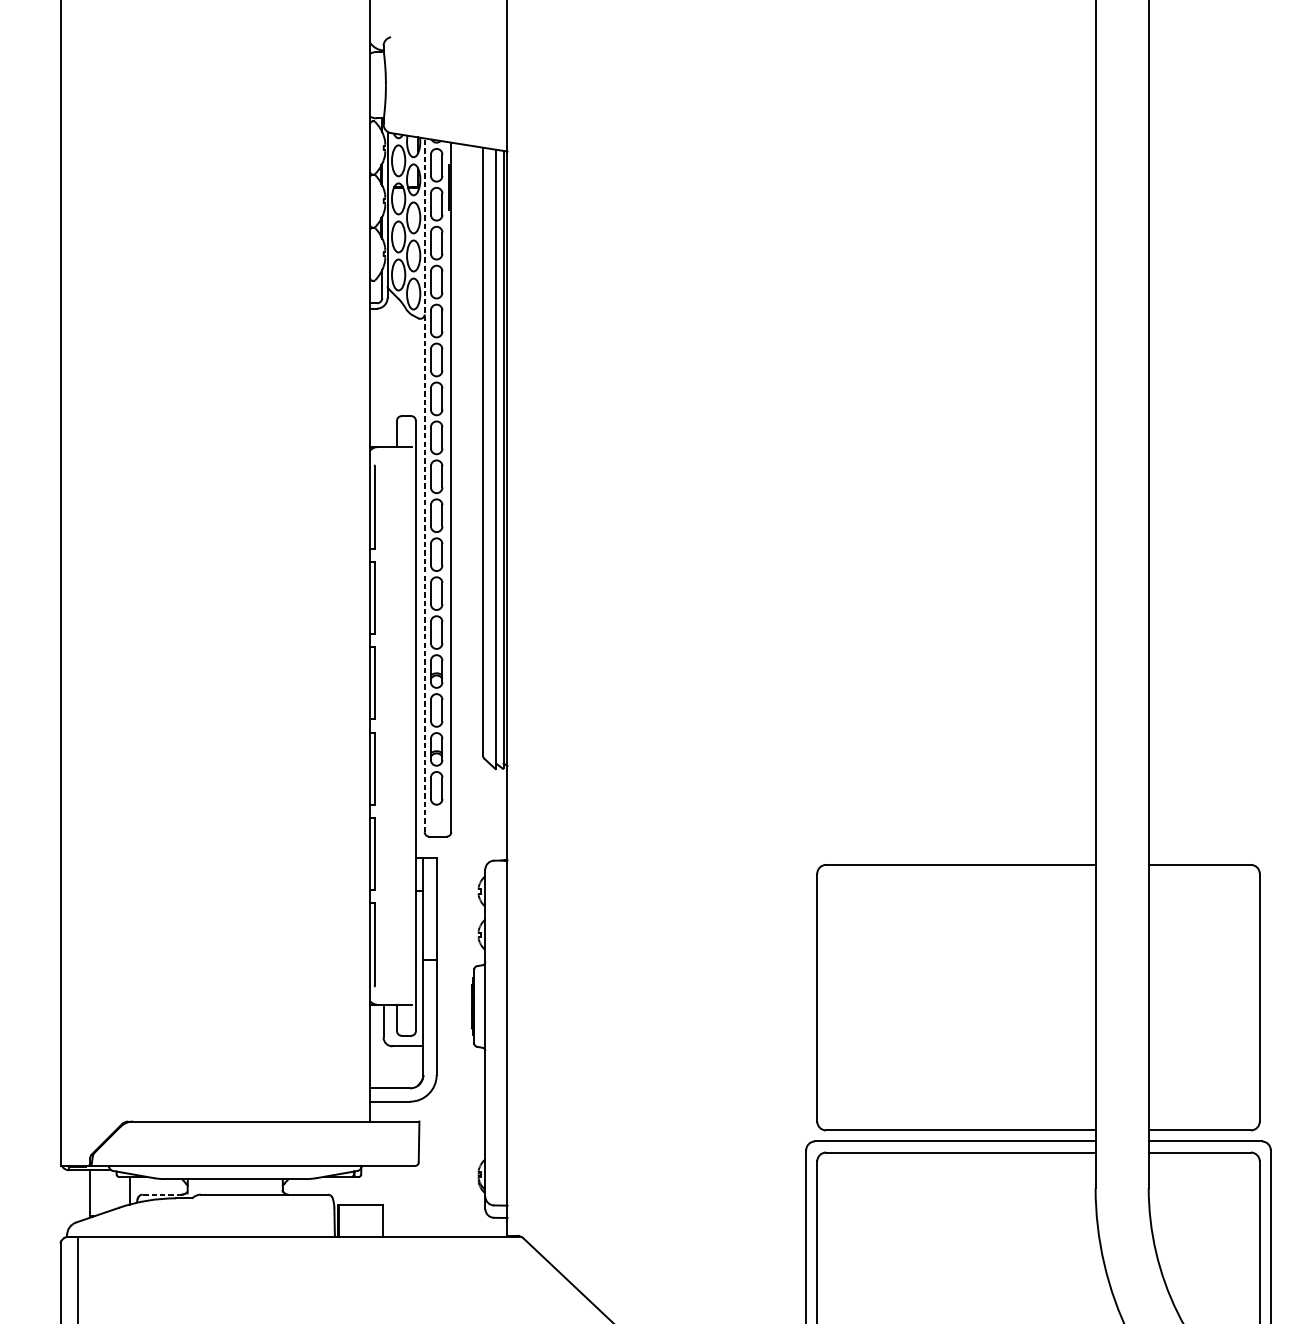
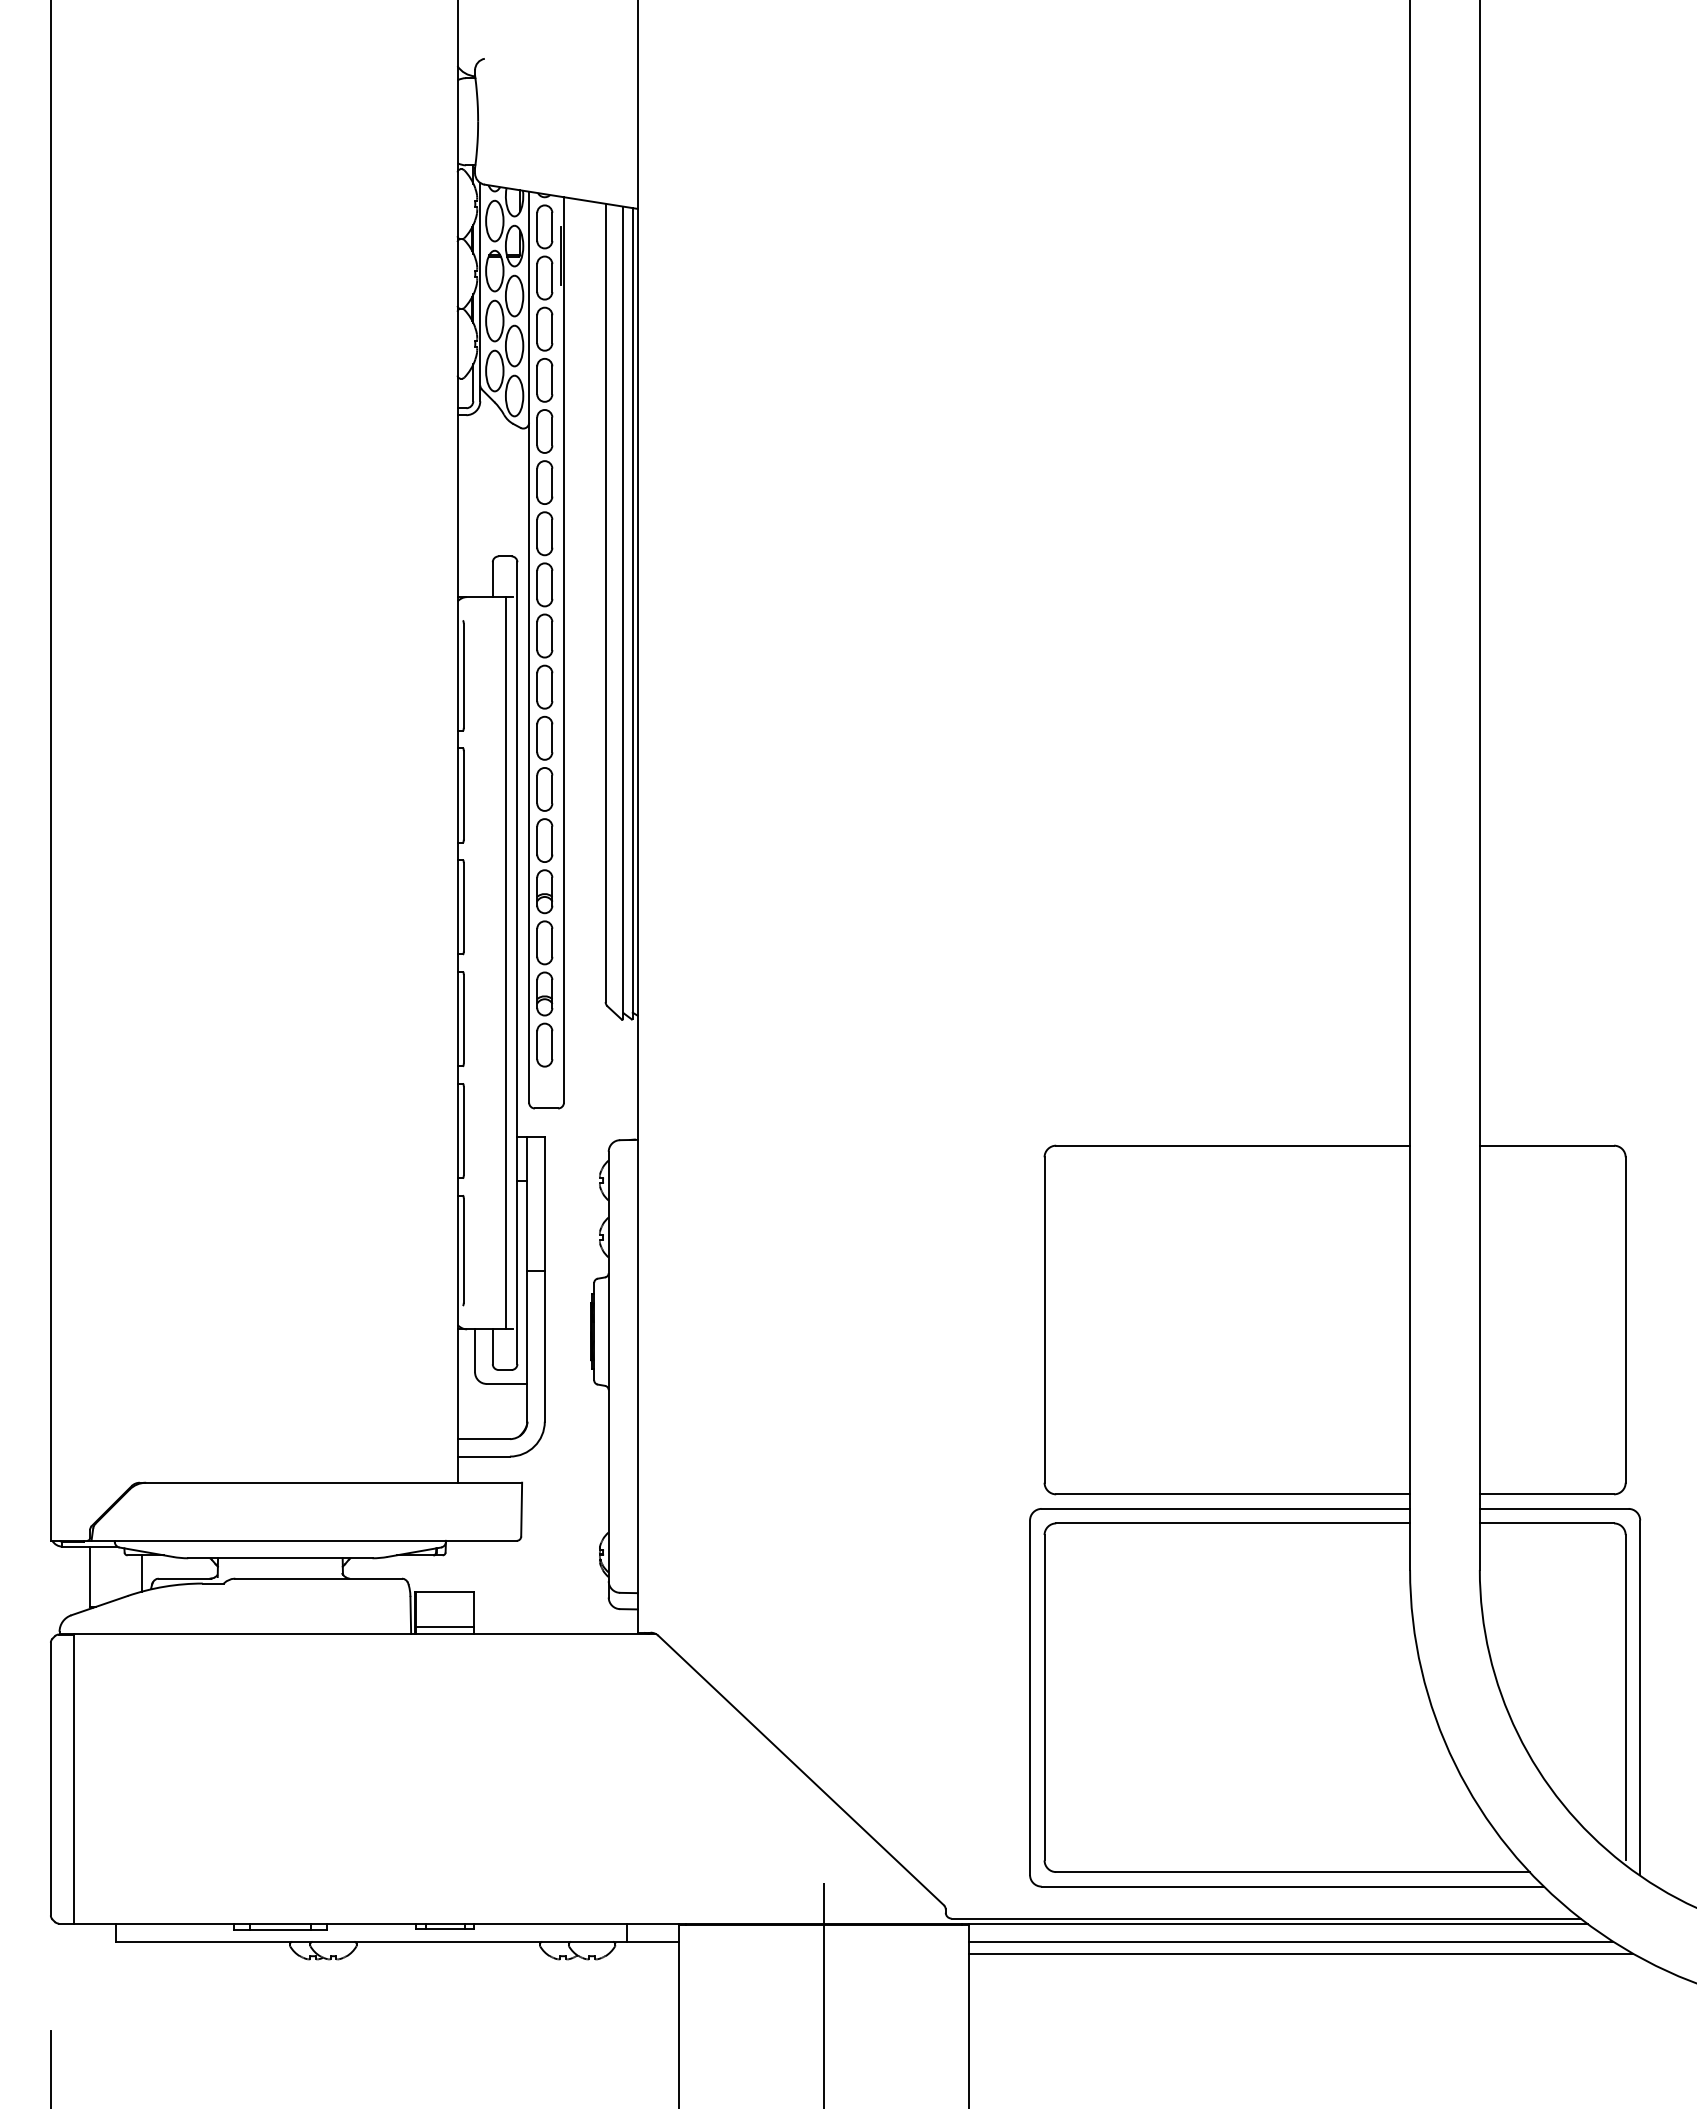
line: (425, 484) -> (529, 646), dashed -> solid
line: (406, 726) -> (505, 963), added
line: (162, 1194) -> (184, 1578), dashed -> solid
line: (361, 1231) -> (445, 1626), added

